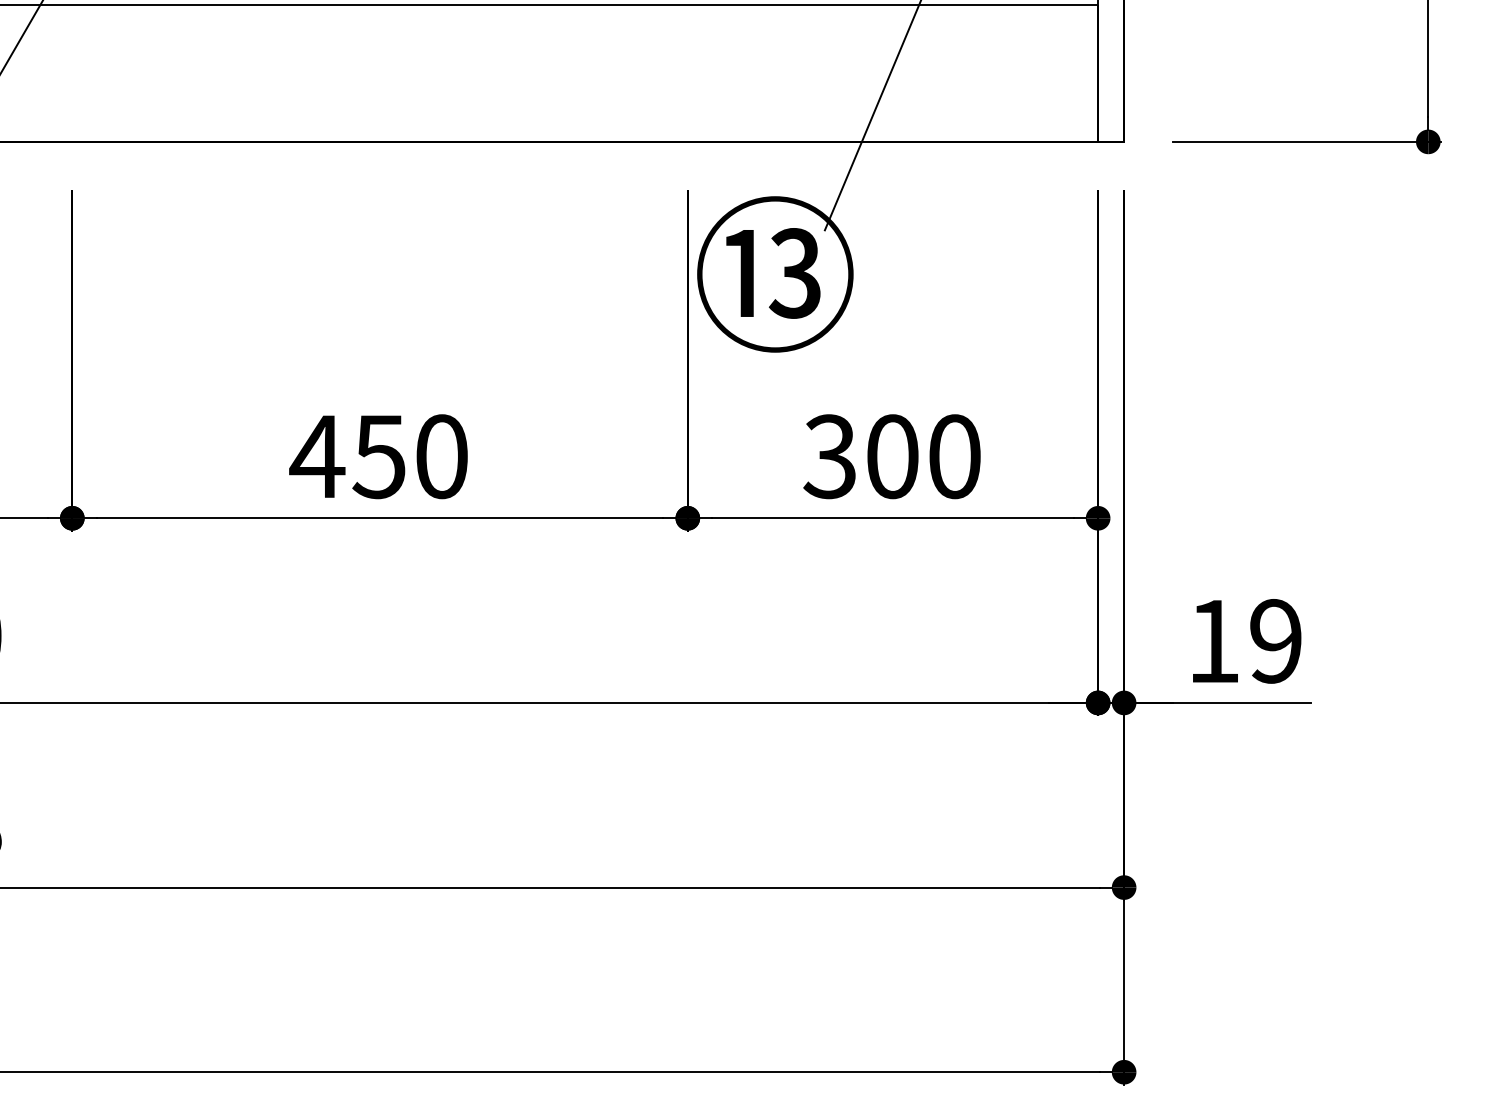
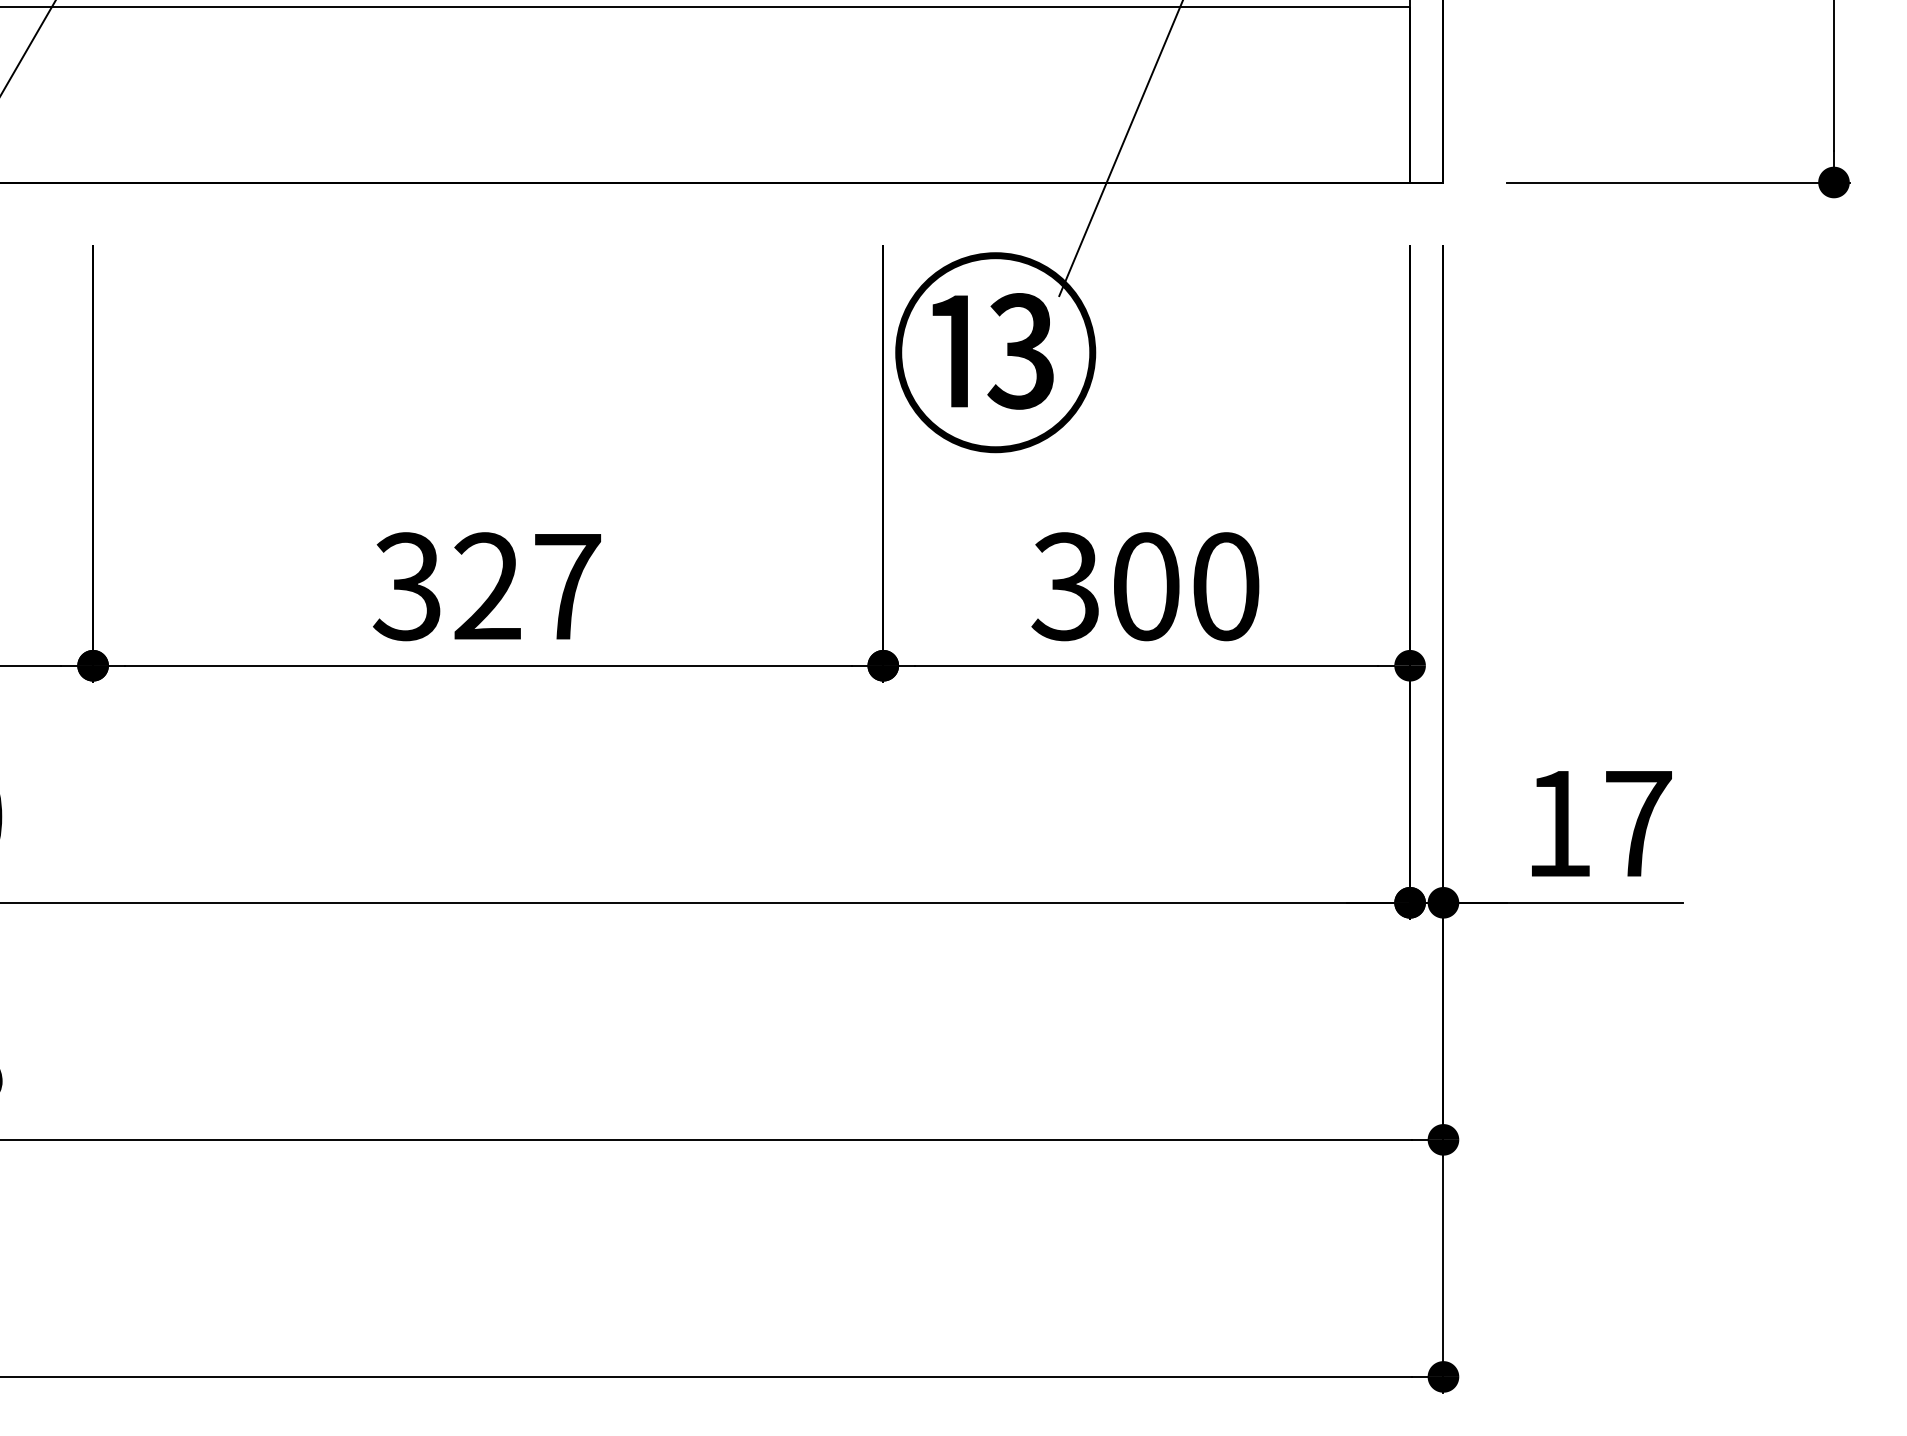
text: (378, 456) -> (486, 586), 450 -> 327
text: (1276, 641) -> (1638, 823), 19 -> 17

